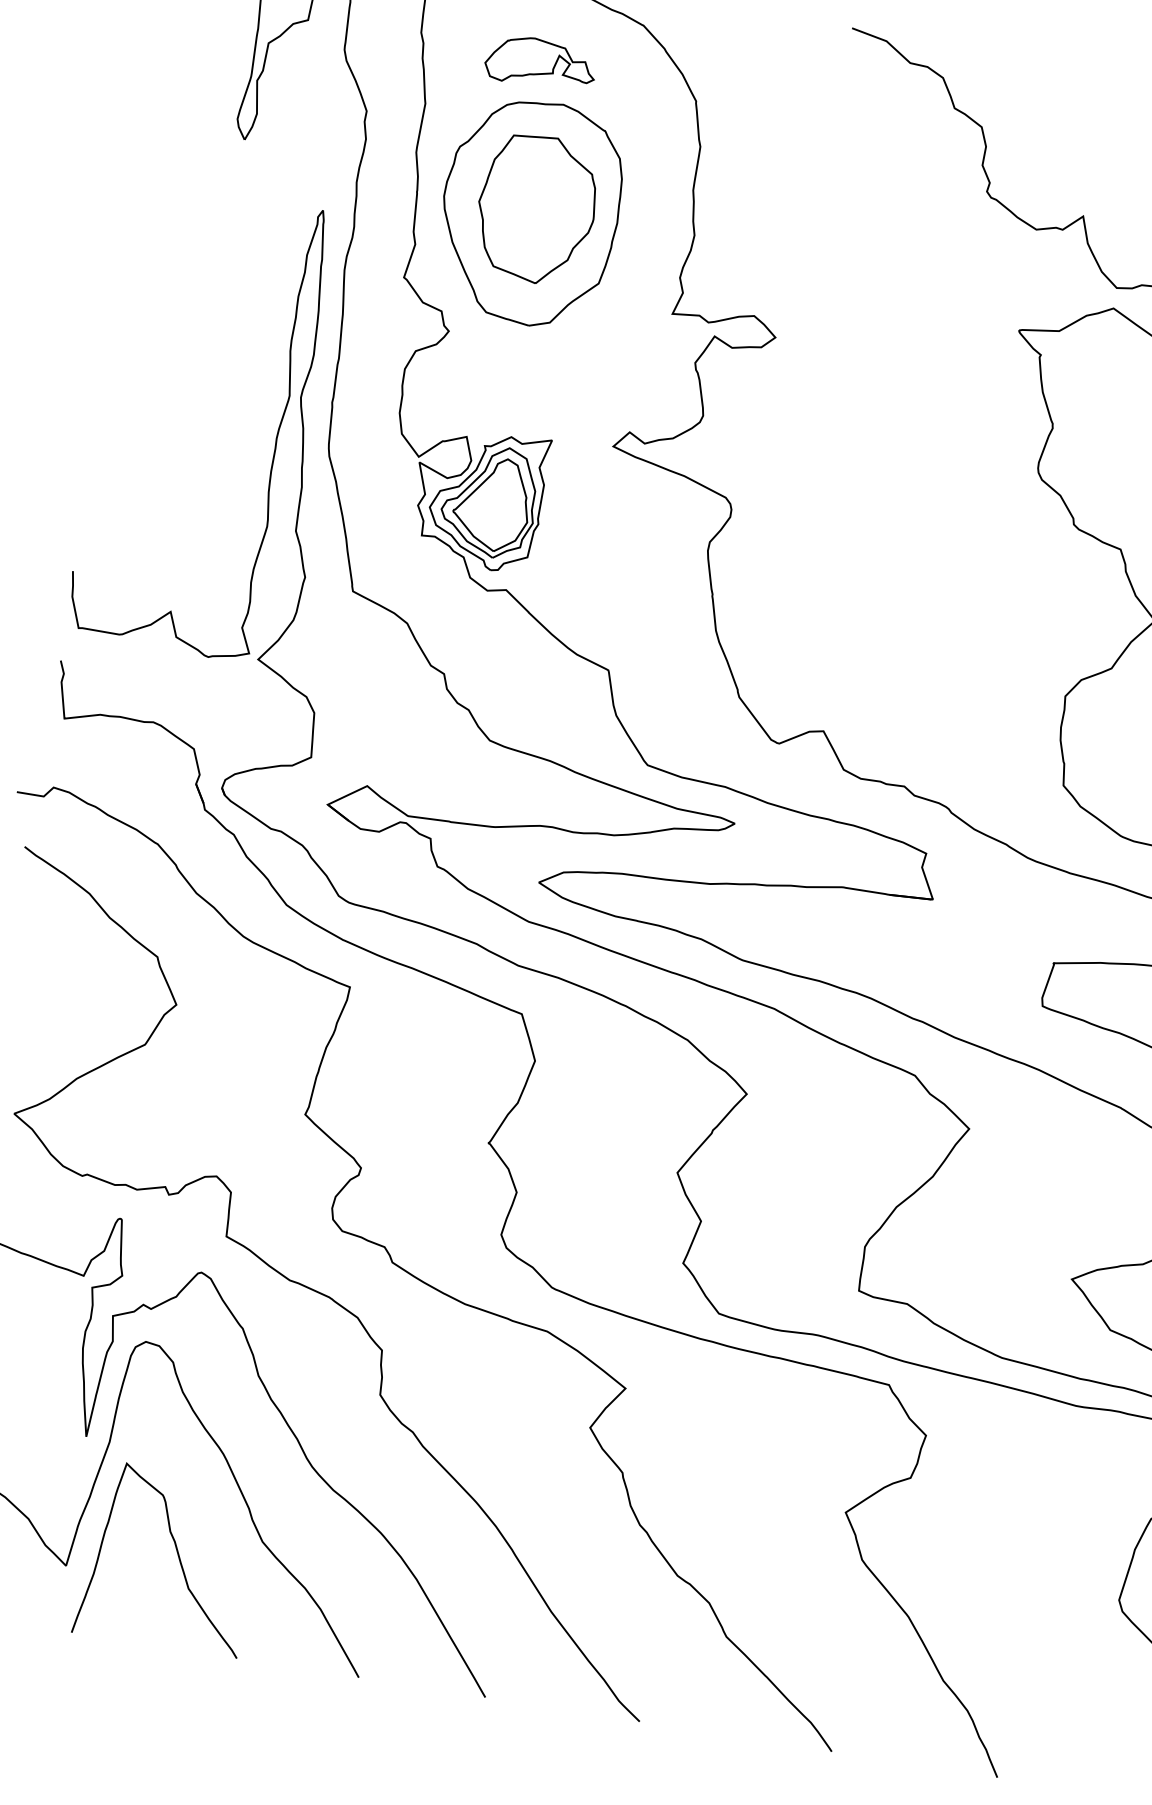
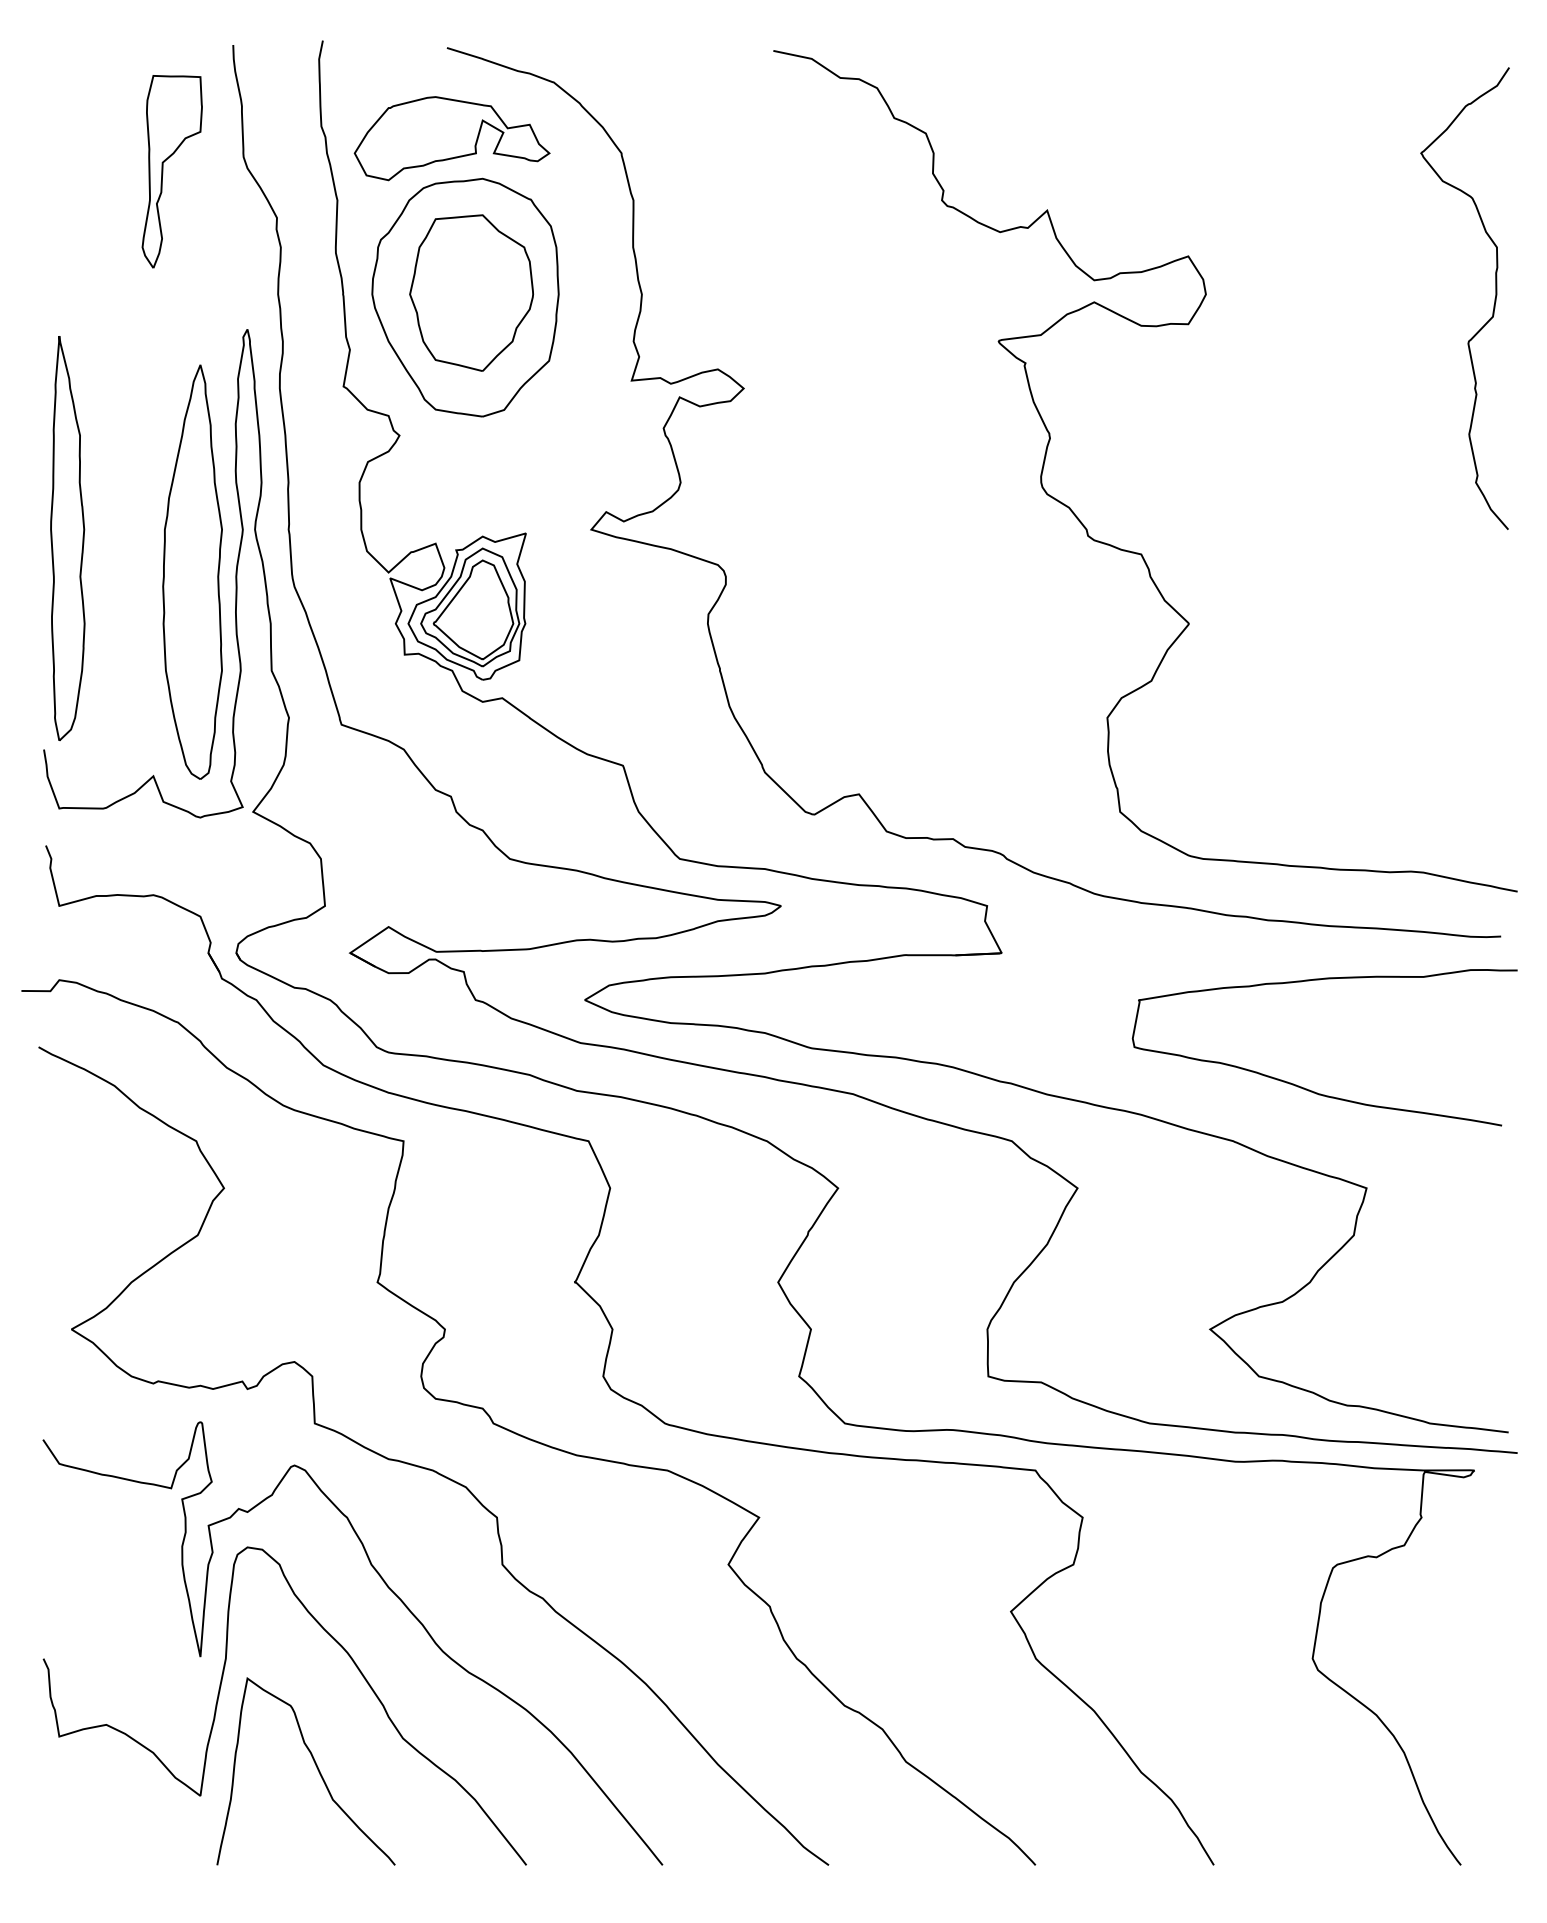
part: (540, 62) -> (451, 138), size x1.67
part: (125, 378) -> (67, 538), added
part: (236, 427) -> (192, 571), added

